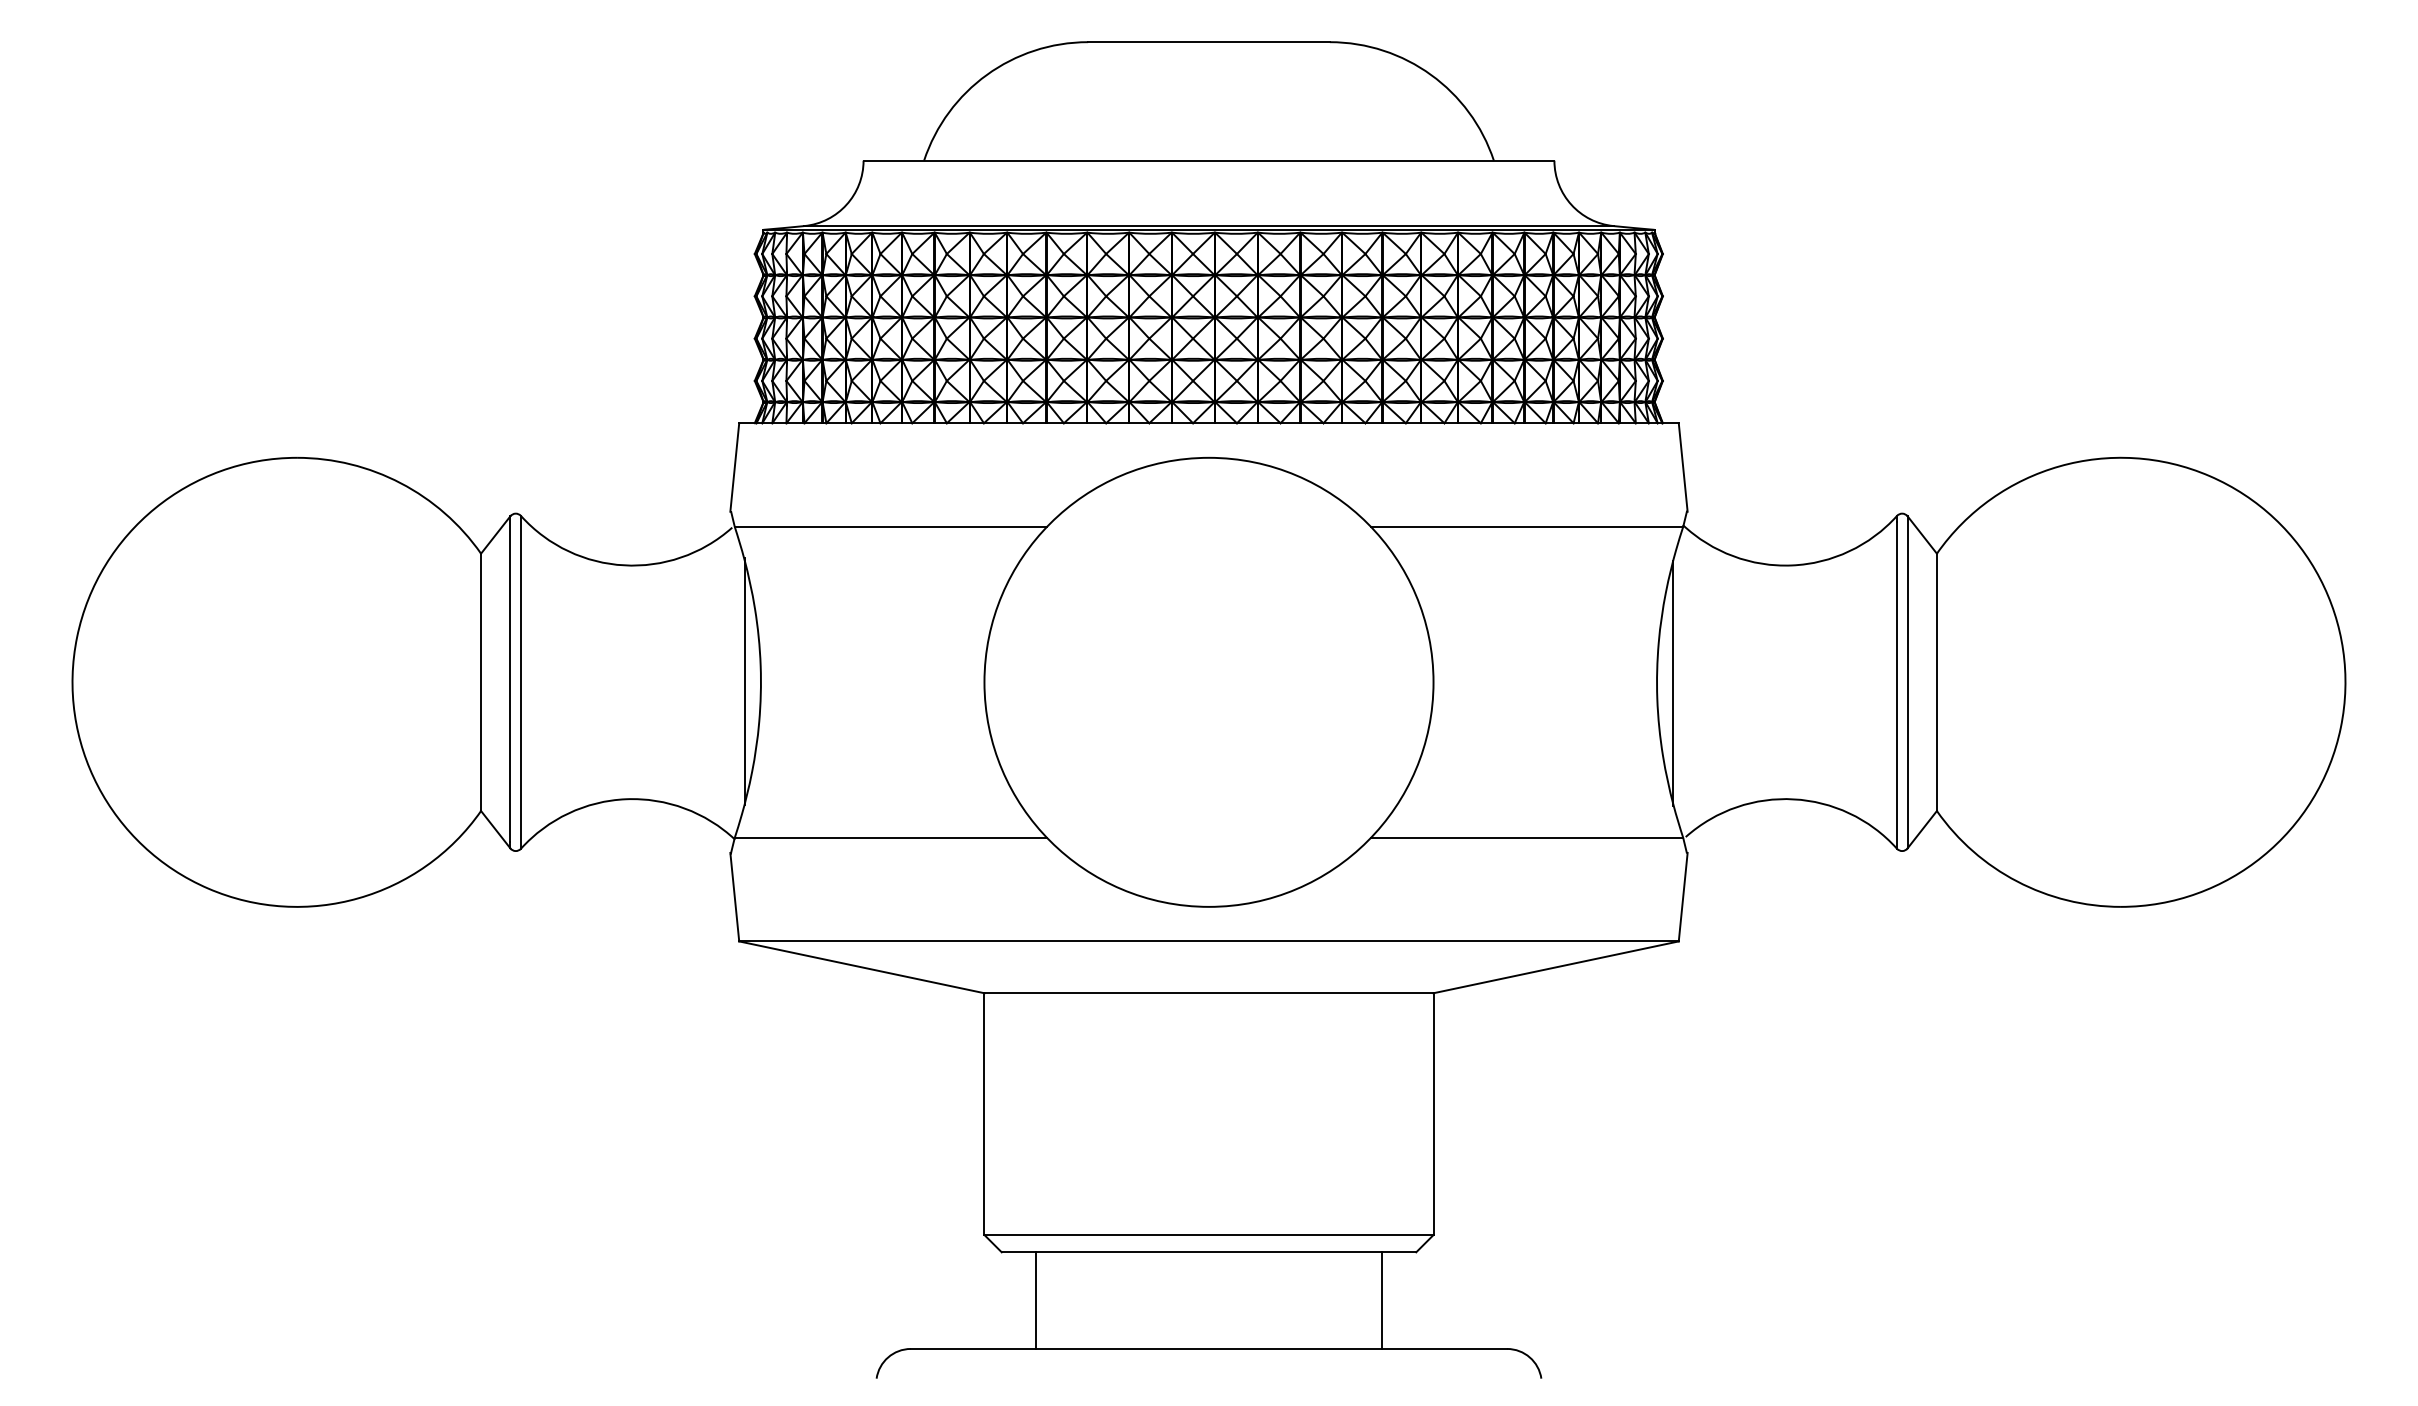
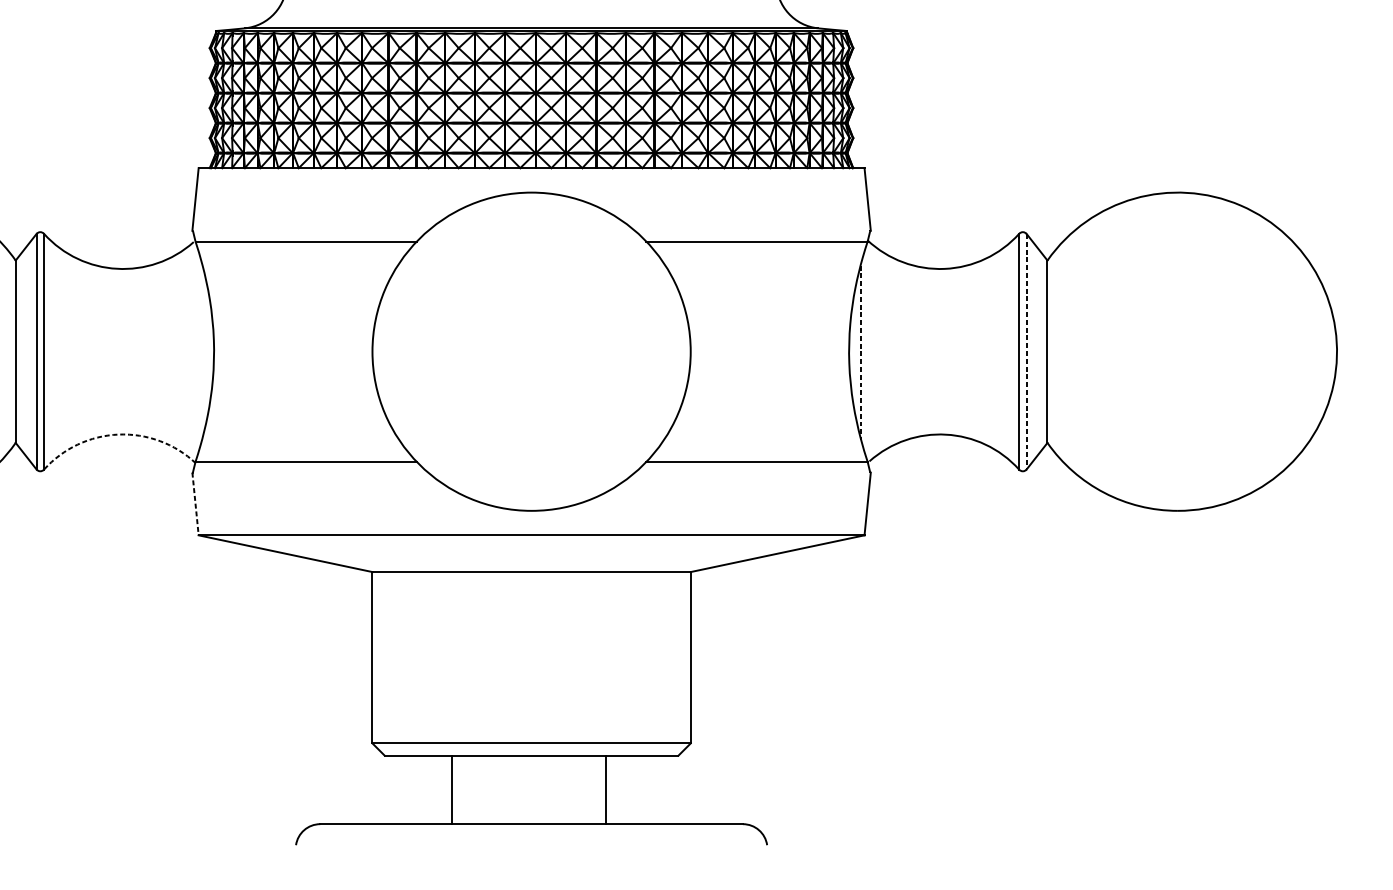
line: (744, 680) -> (202, 350), removed
line: (1907, 682) -> (1026, 351), solid -> dashed
line: (1673, 683) -> (860, 352), solid -> dashed
arc: (626, 799) -> (118, 434), solid -> dashed
line: (734, 897) -> (195, 504), solid -> dashed
line: (1036, 1300) -> (451, 789), moved
line: (1381, 1300) -> (605, 789), moved

